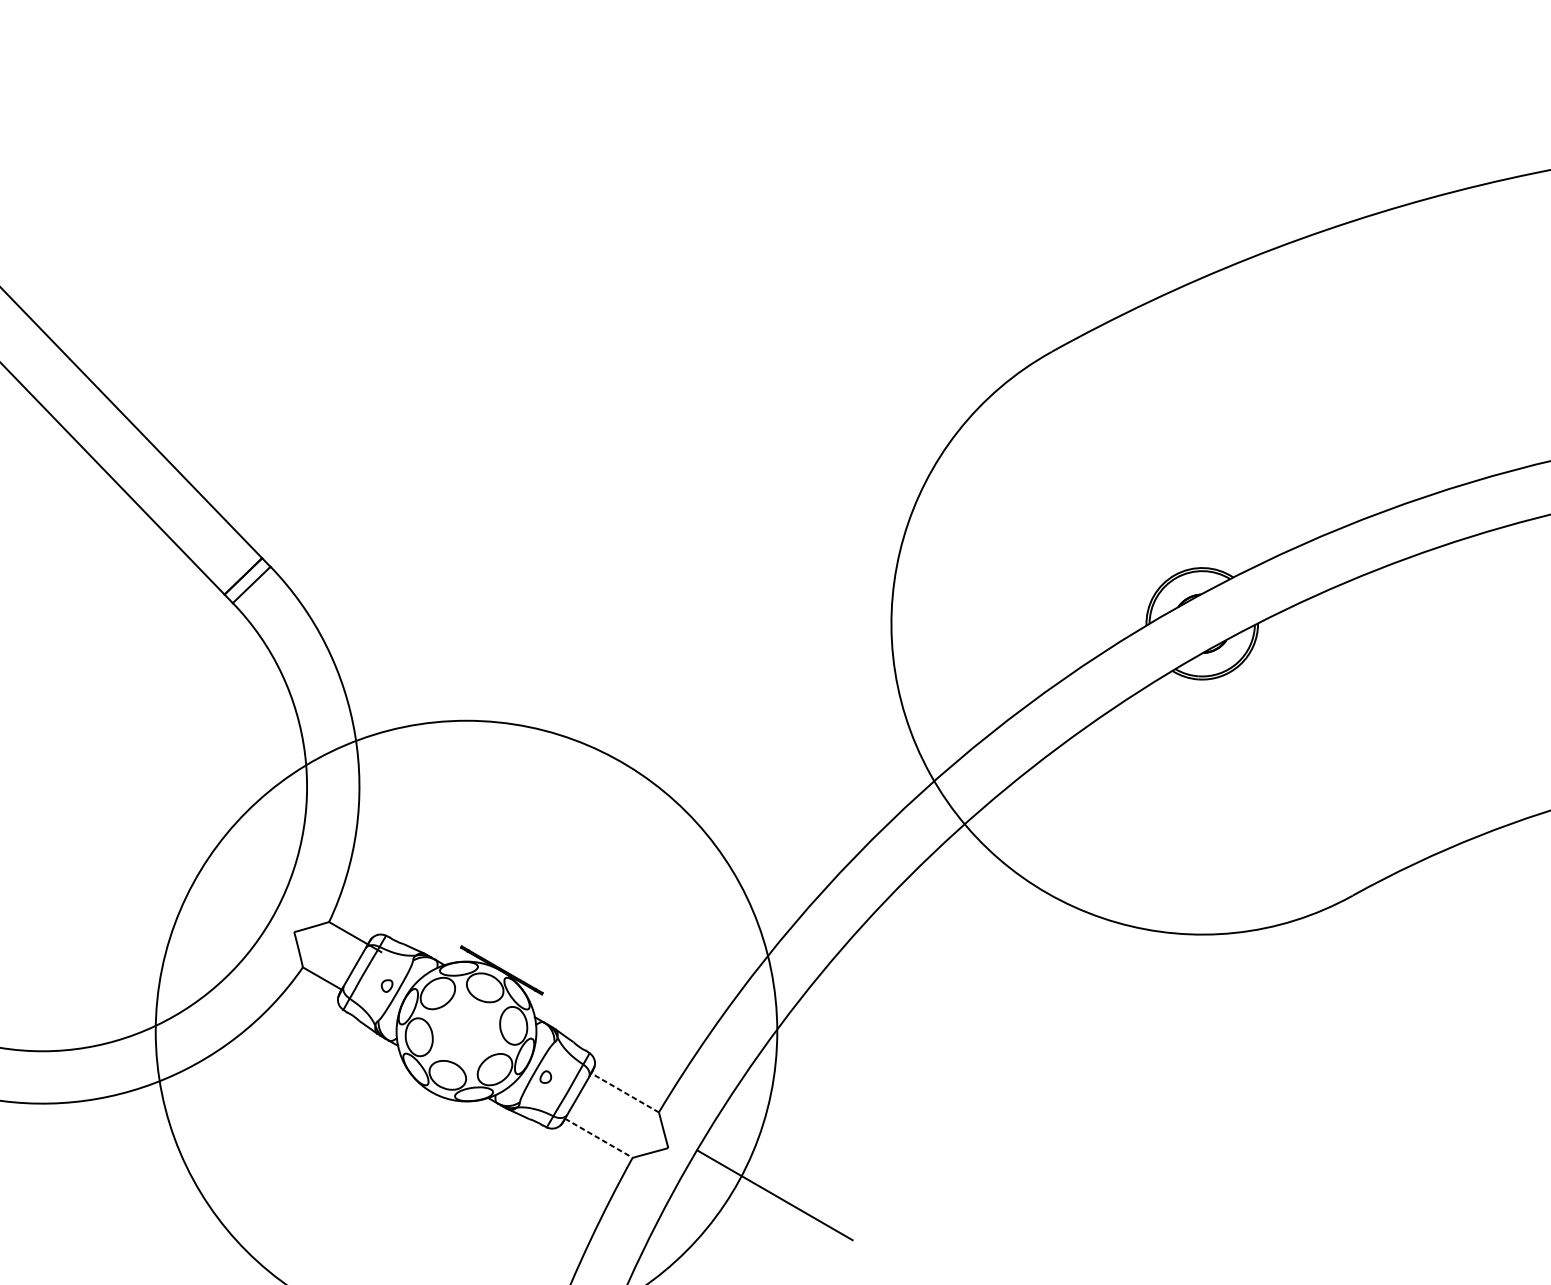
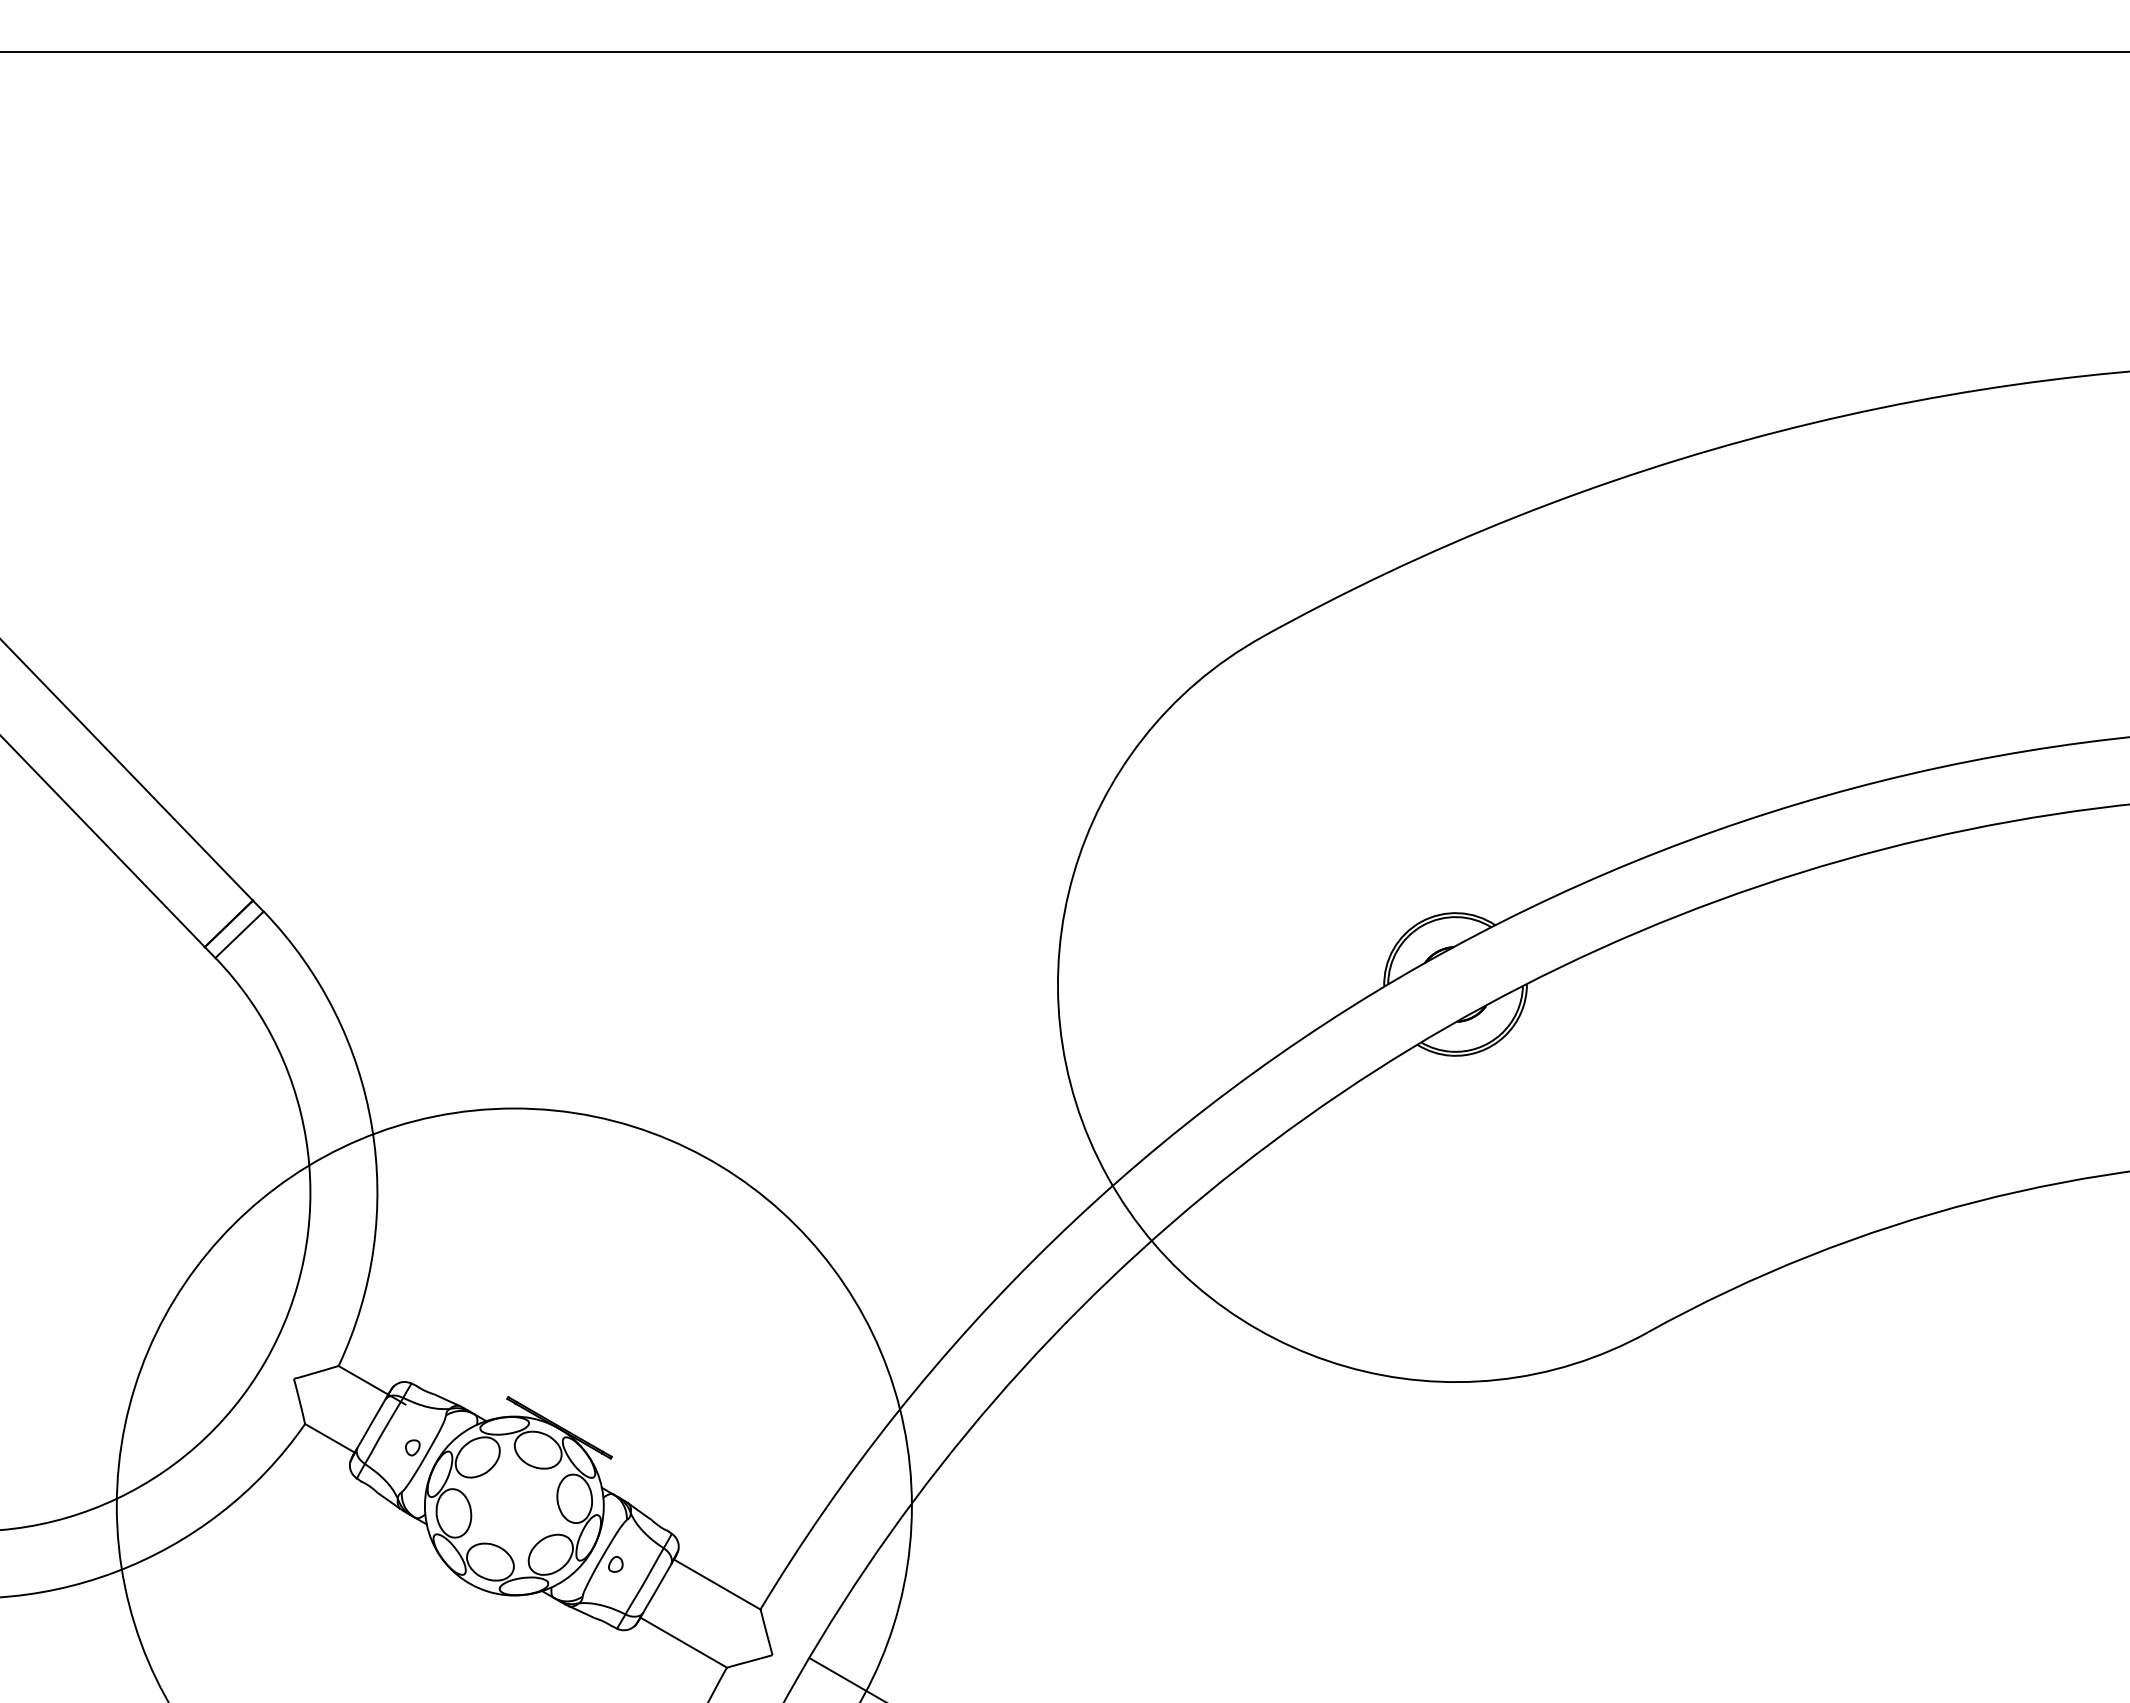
line: (624, 1092) -> (716, 1584), dashed -> solid
line: (599, 1138) -> (684, 1642), dashed -> solid

